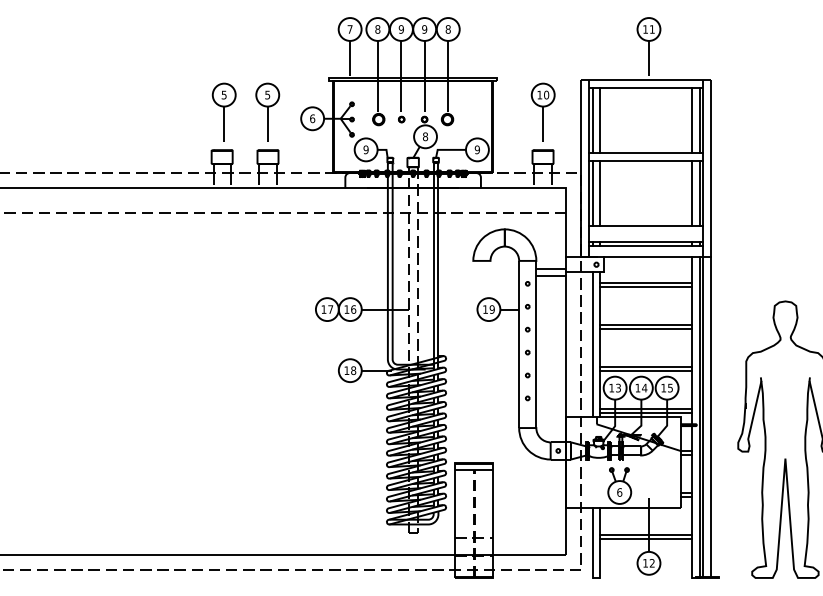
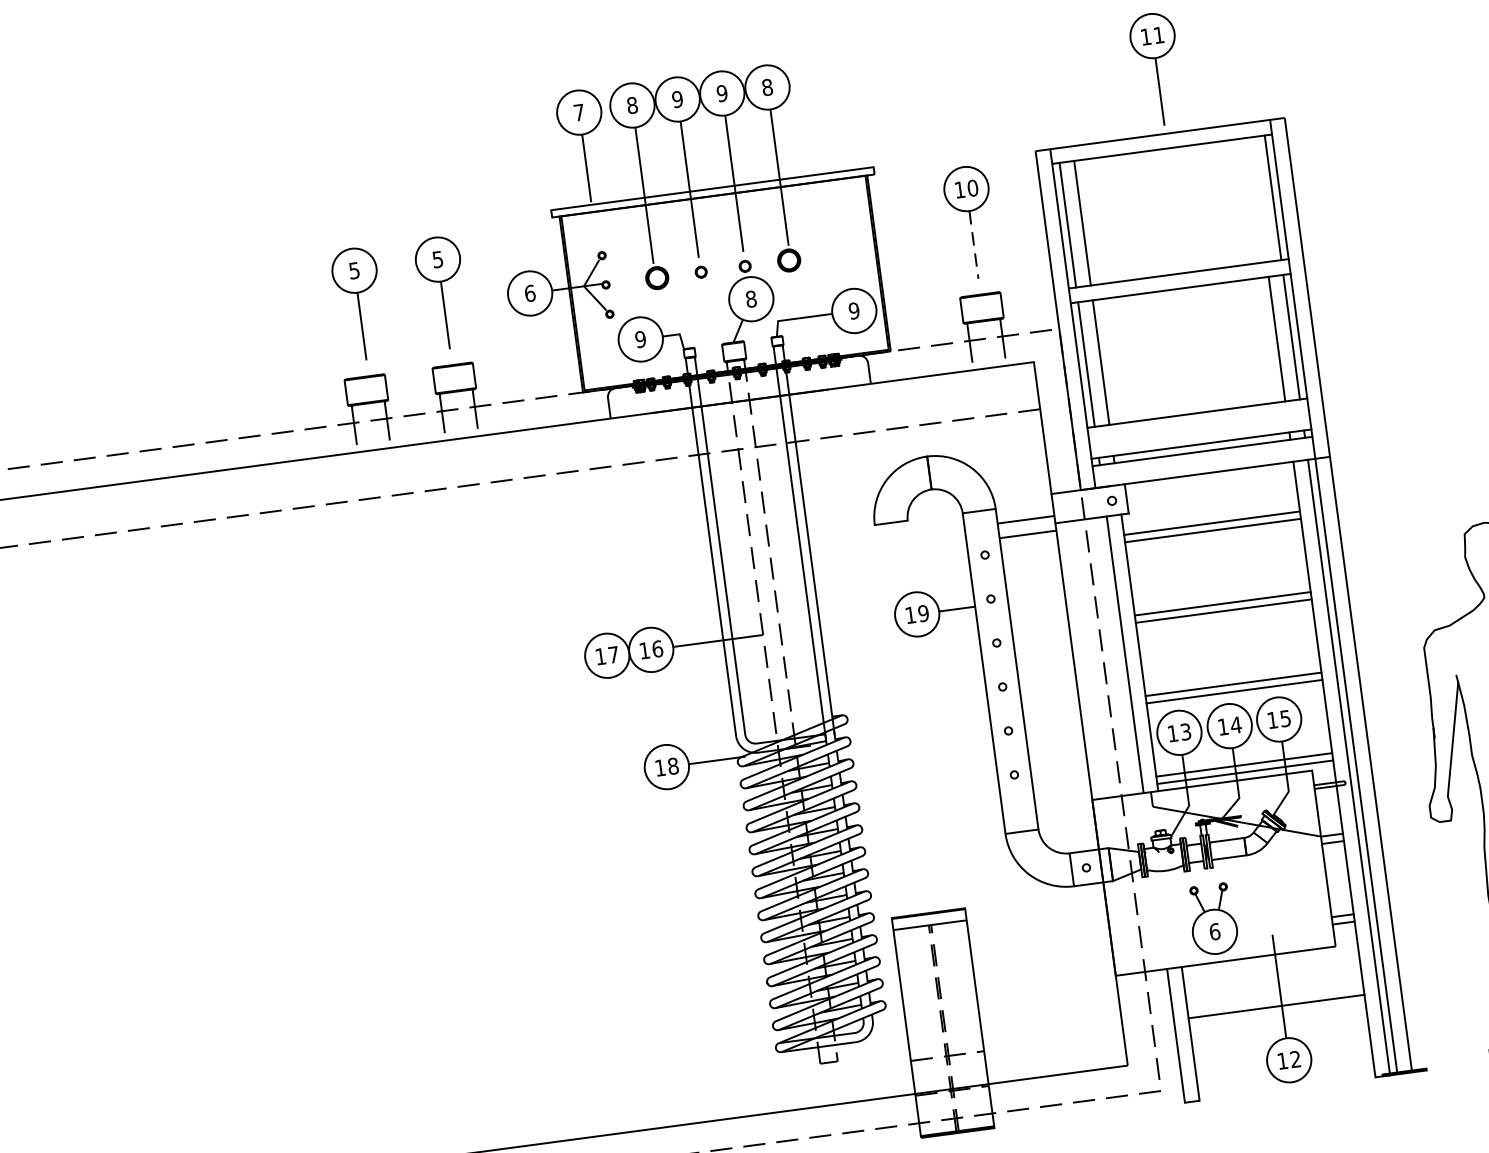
line: (692, 120) -> (1259, 199), removed
line: (543, 124) -> (974, 245), solid -> dashed
line: (646, 538) -> (1278, 1013), removed

